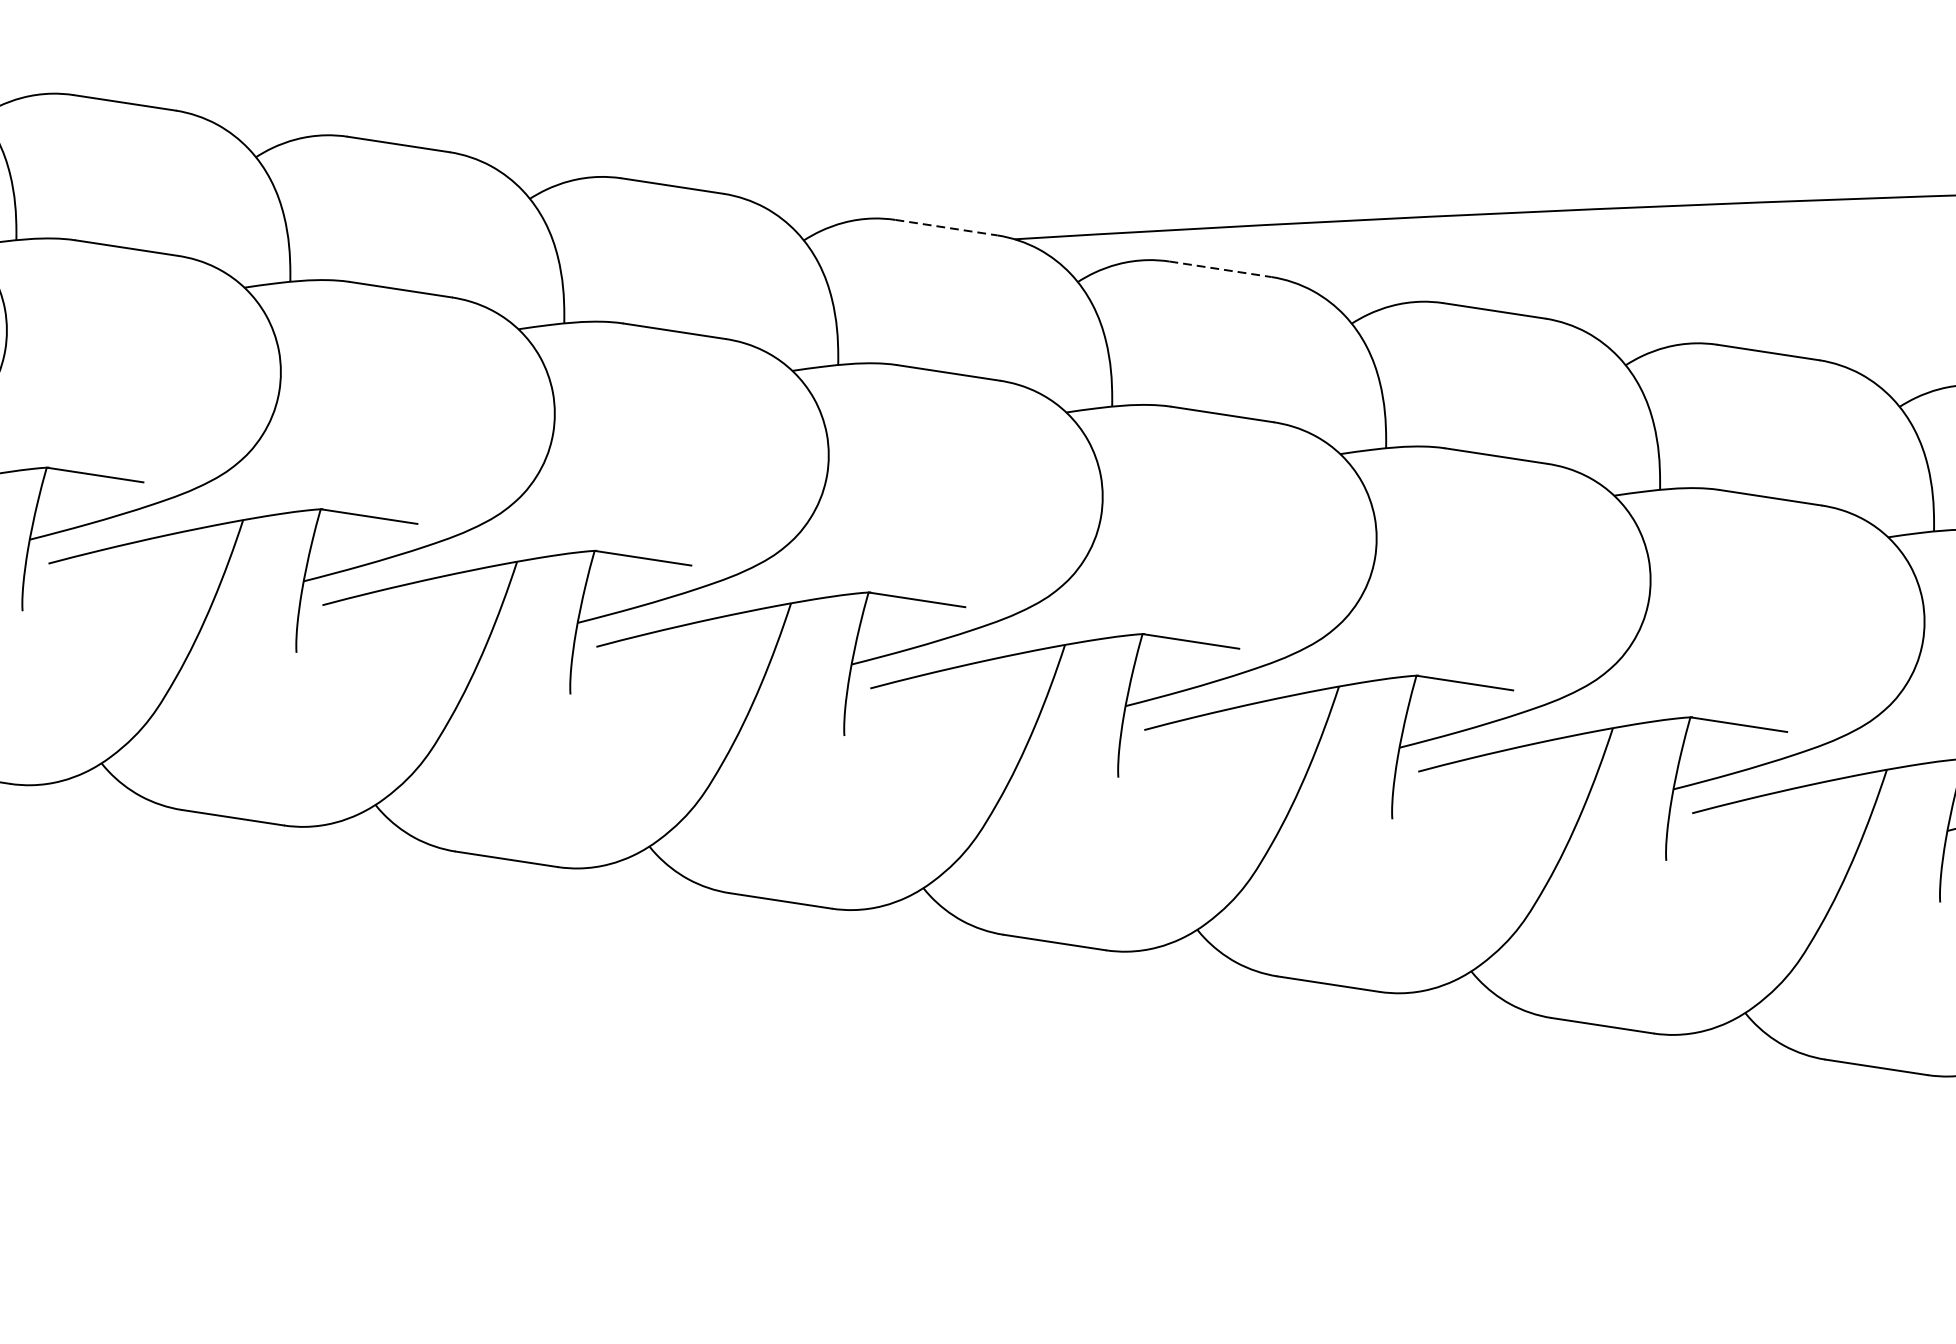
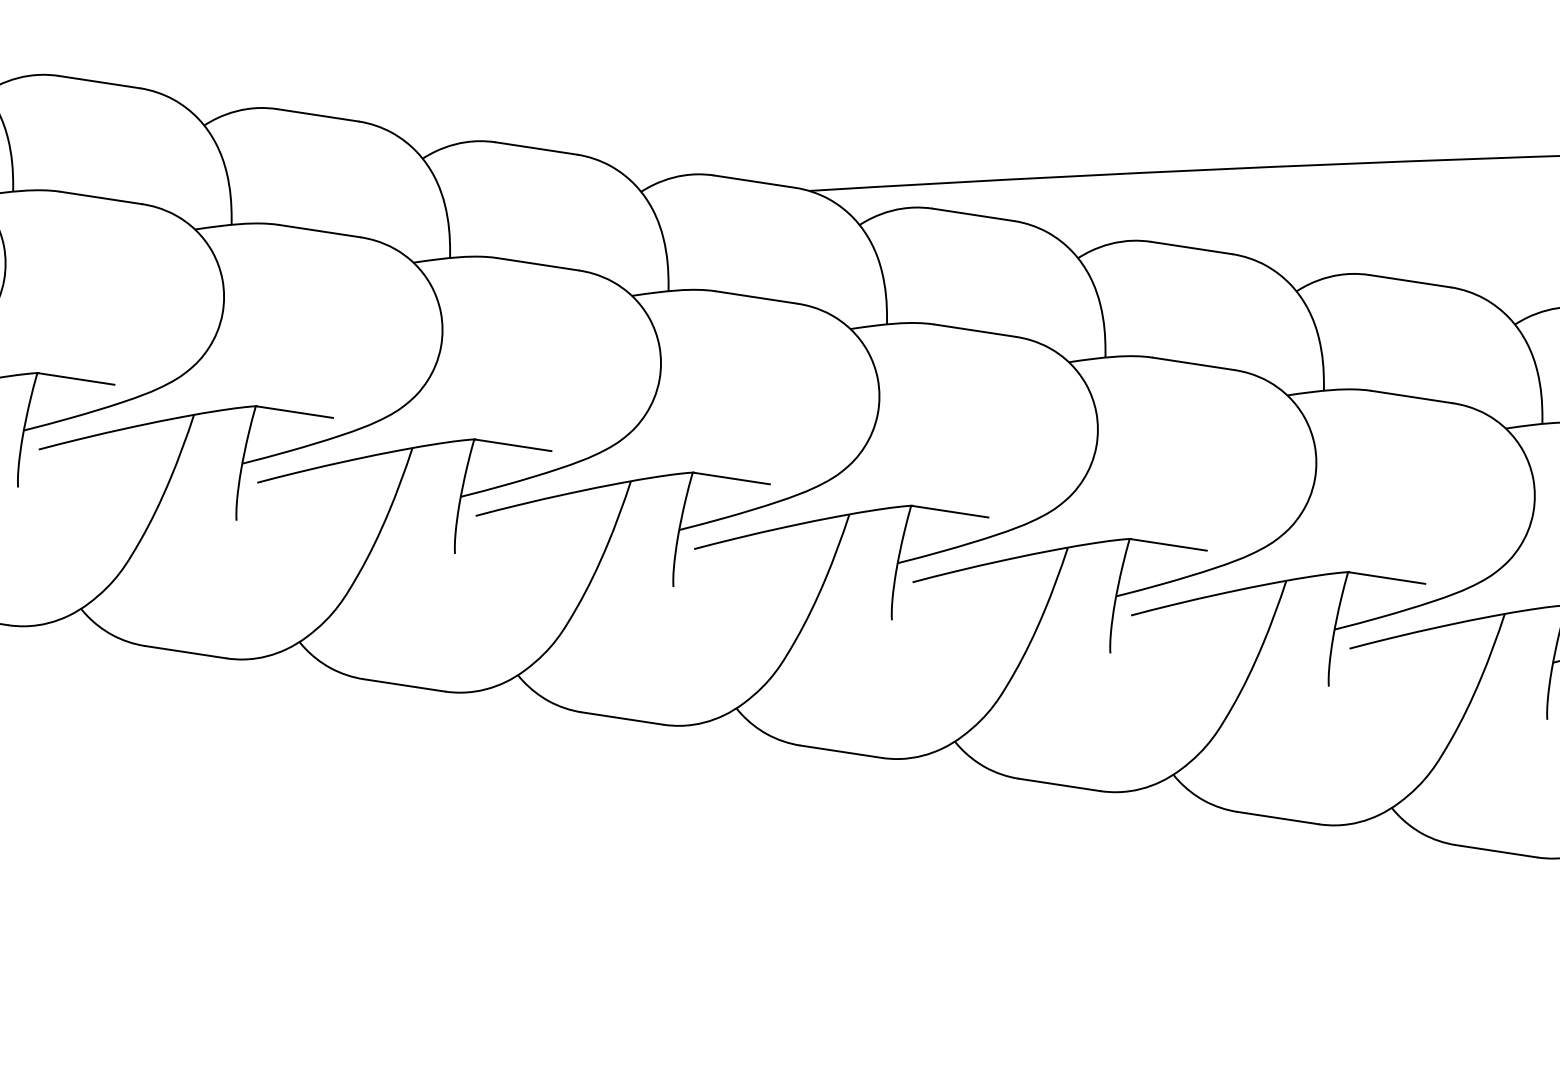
line: (947, 227) -> (755, 181), dashed -> solid
line: (1220, 268) -> (973, 214), dashed -> solid

